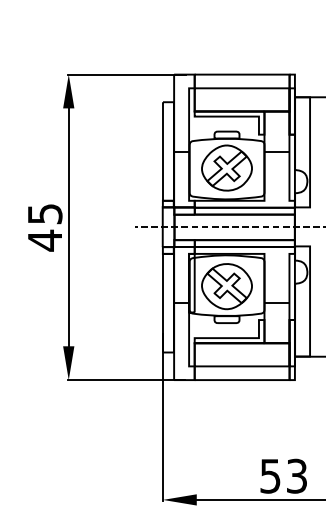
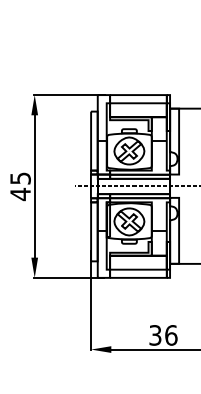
text: (283, 476) -> (163, 335), 53 -> 36

